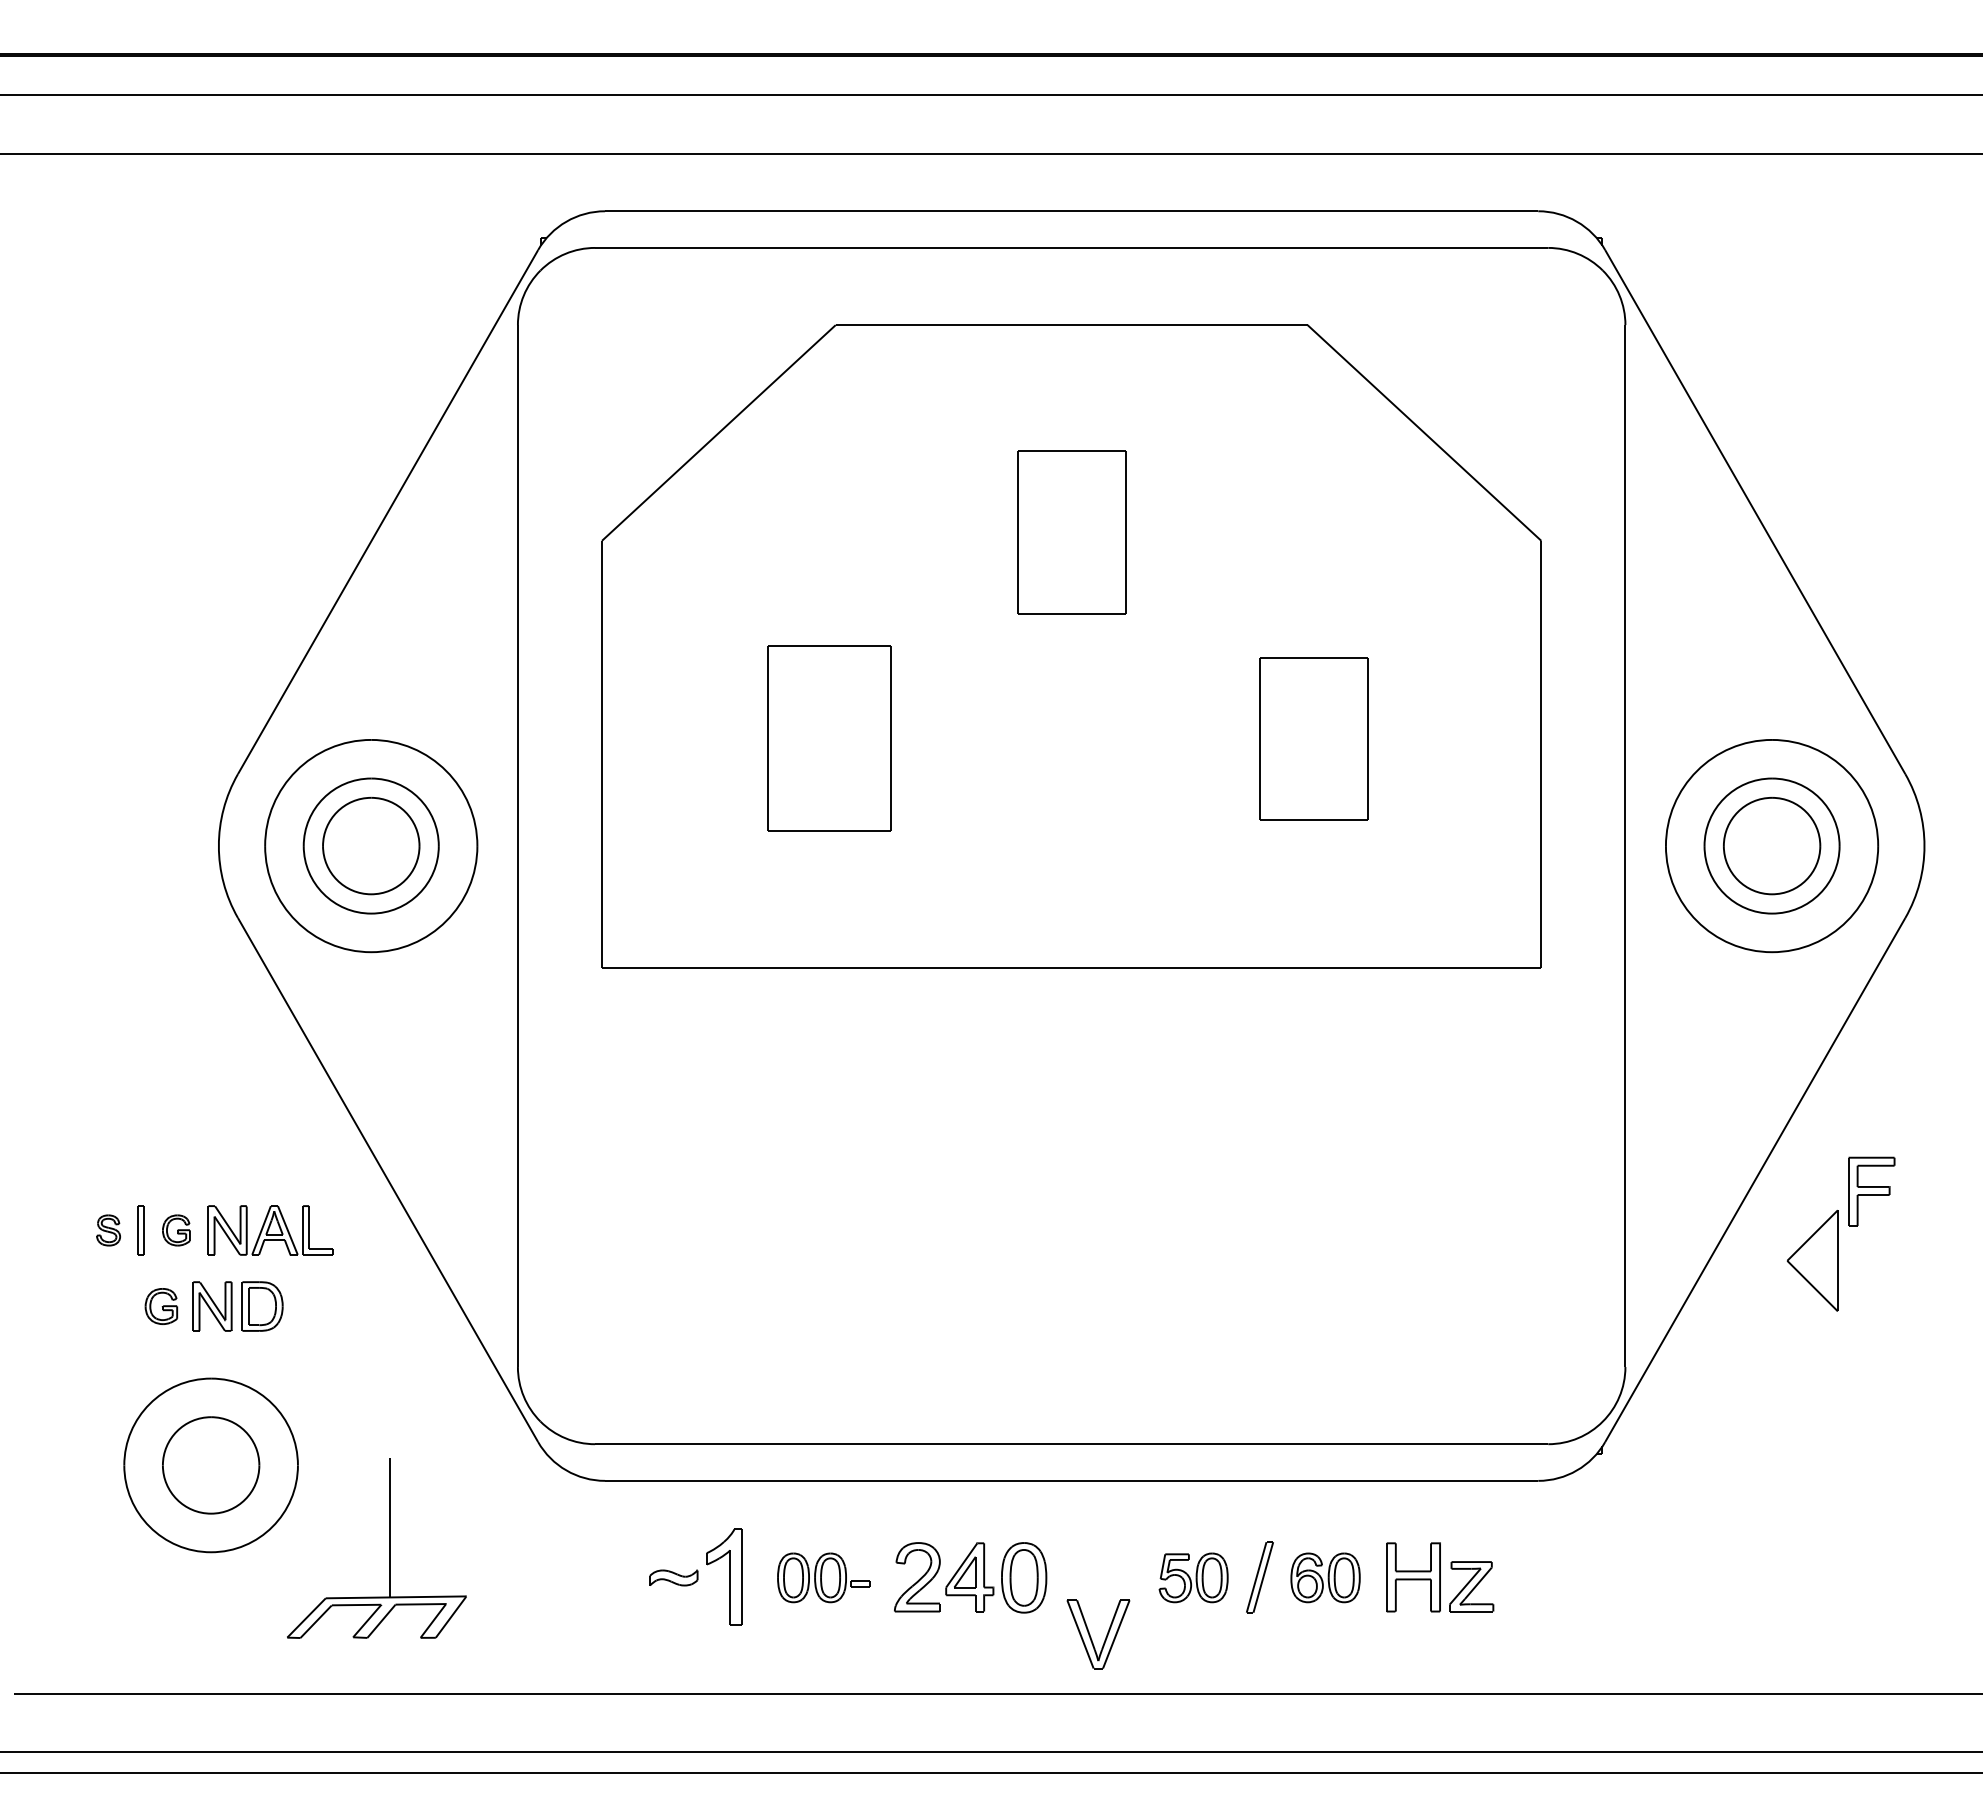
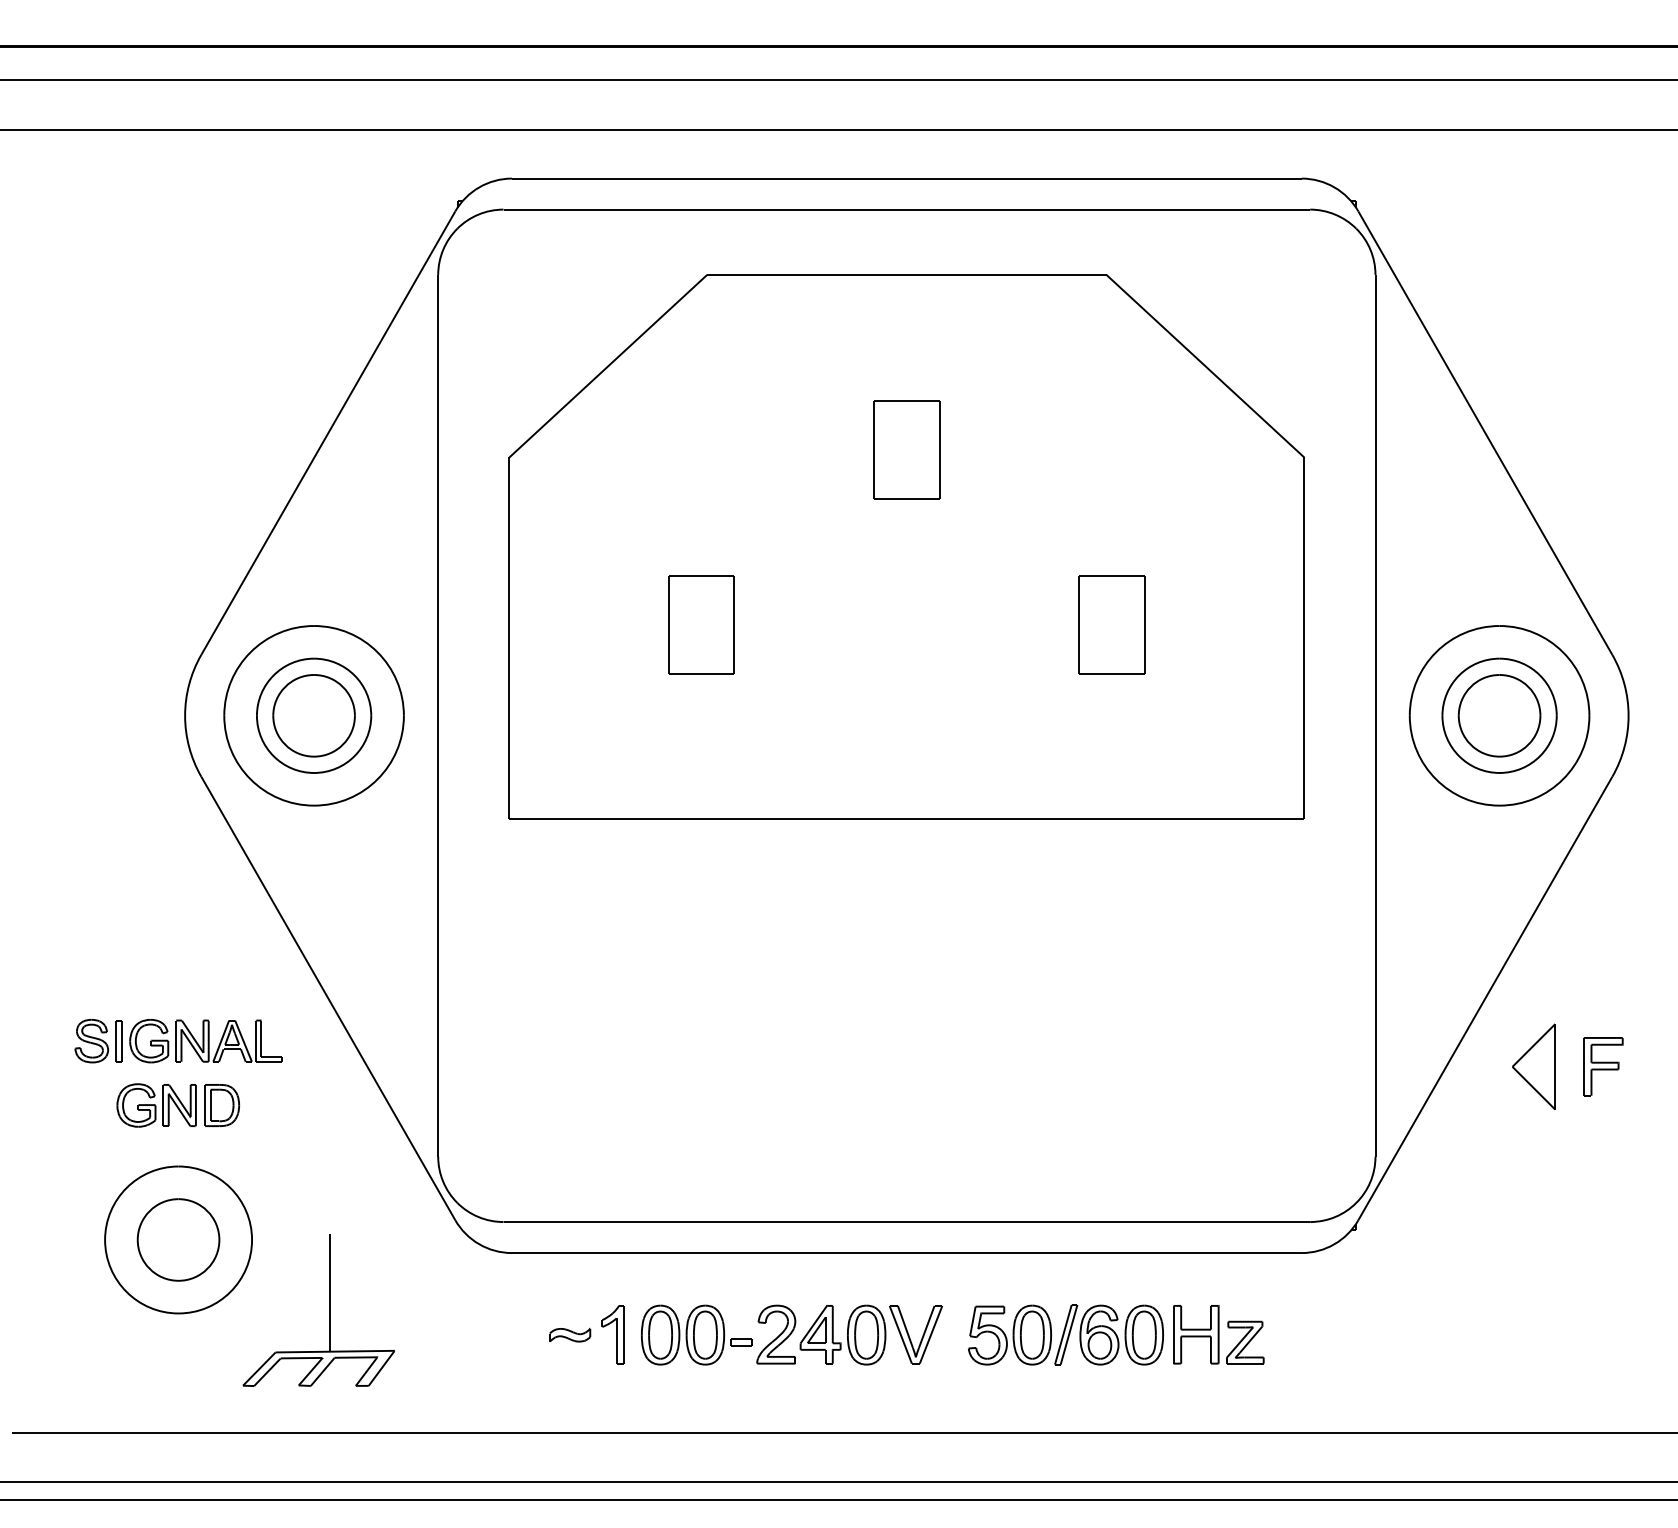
part: (1071, 531) -> (906, 449), size x0.71
part: (829, 738) -> (701, 624), size x0.62
part: (1313, 738) -> (1111, 624), size x0.71
part: (1871, 1191) -> (1603, 1066), moved
part: (108, 1230) -> (91, 1041), size x1.67
part: (176, 1230) -> (149, 1041), size x1.67
part: (161, 1306) -> (136, 1105), size x1.43
part: (724, 1577) -> (613, 1334), size x0.71
part: (823, 1577) -> (696, 1334), size x1.43
part: (1193, 1577) -> (1009, 1334), size x1.43
part: (1325, 1577) -> (1121, 1334), size x1.43
part: (1091, 1637) -> (910, 1337), moved

